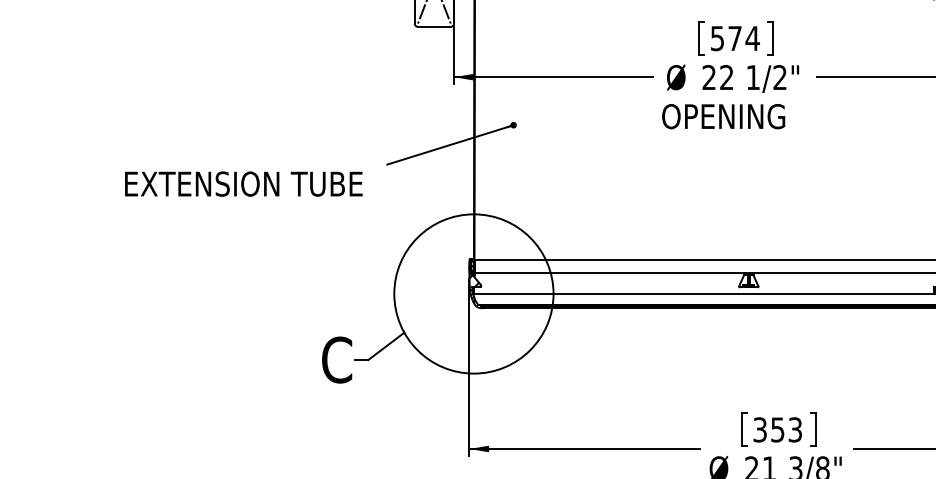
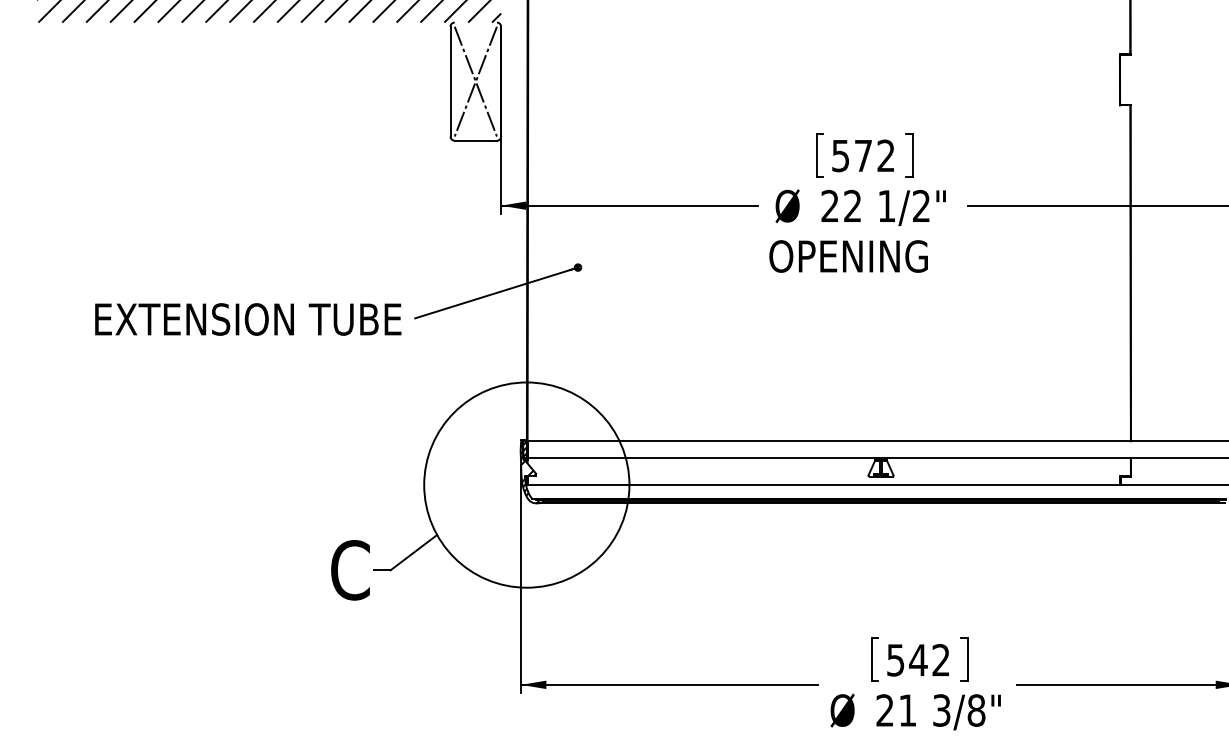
text: (752, 38) -> (885, 155), 574 -> 572
text: (244, 184) -> (248, 319), moved
text: (777, 430) -> (918, 660), 353 -> 542

